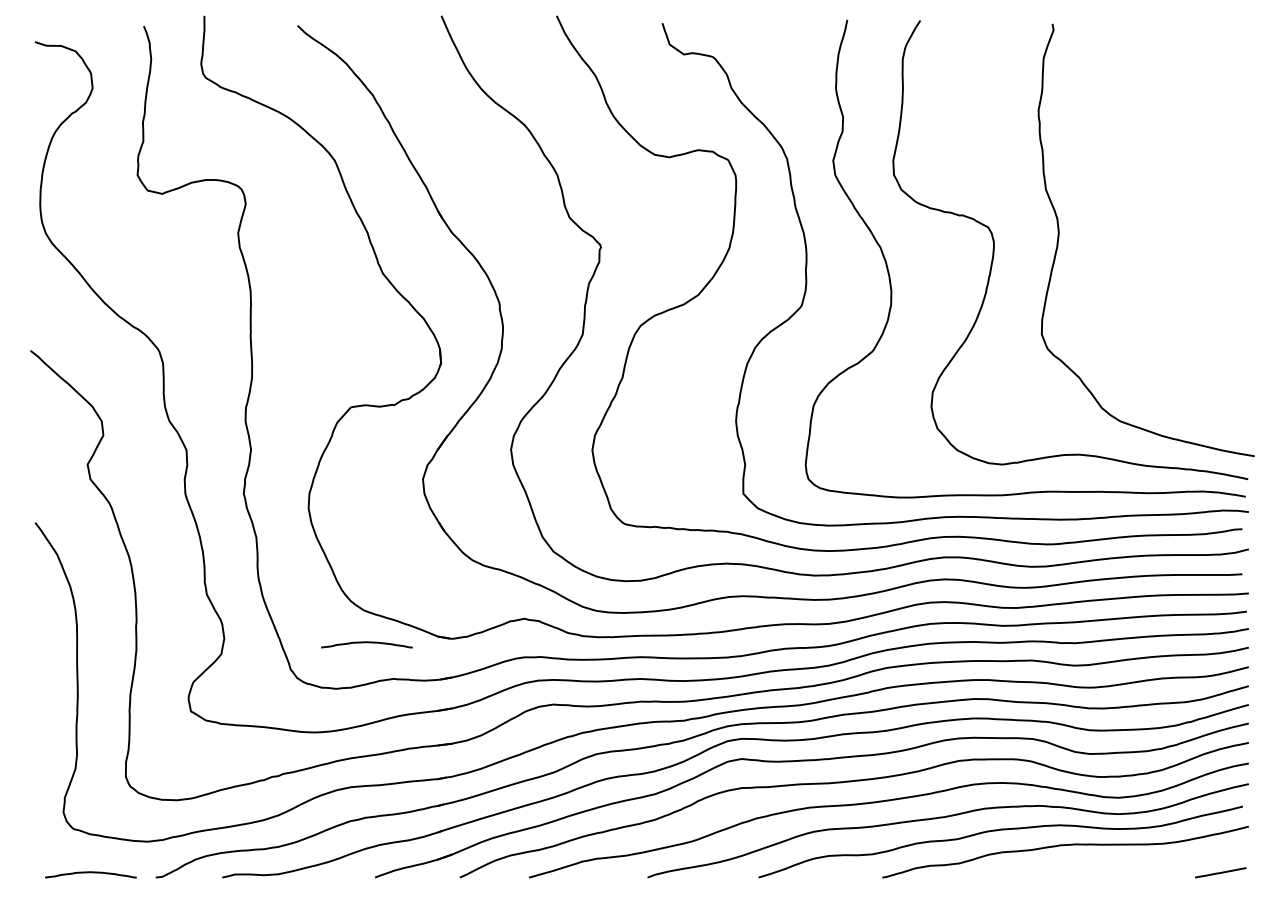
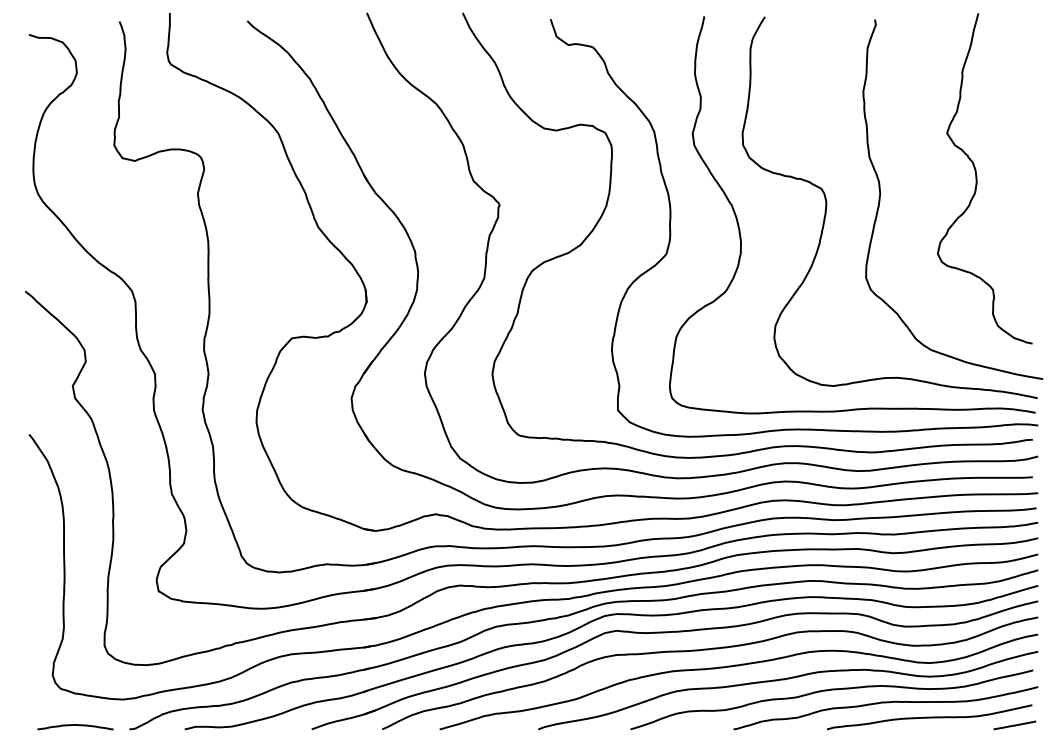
curve: (1175, 215) -> (977, 178), added
curve: (366, 643) -> (304, 534), removed
curve: (1117, 862) -> (928, 716), added

